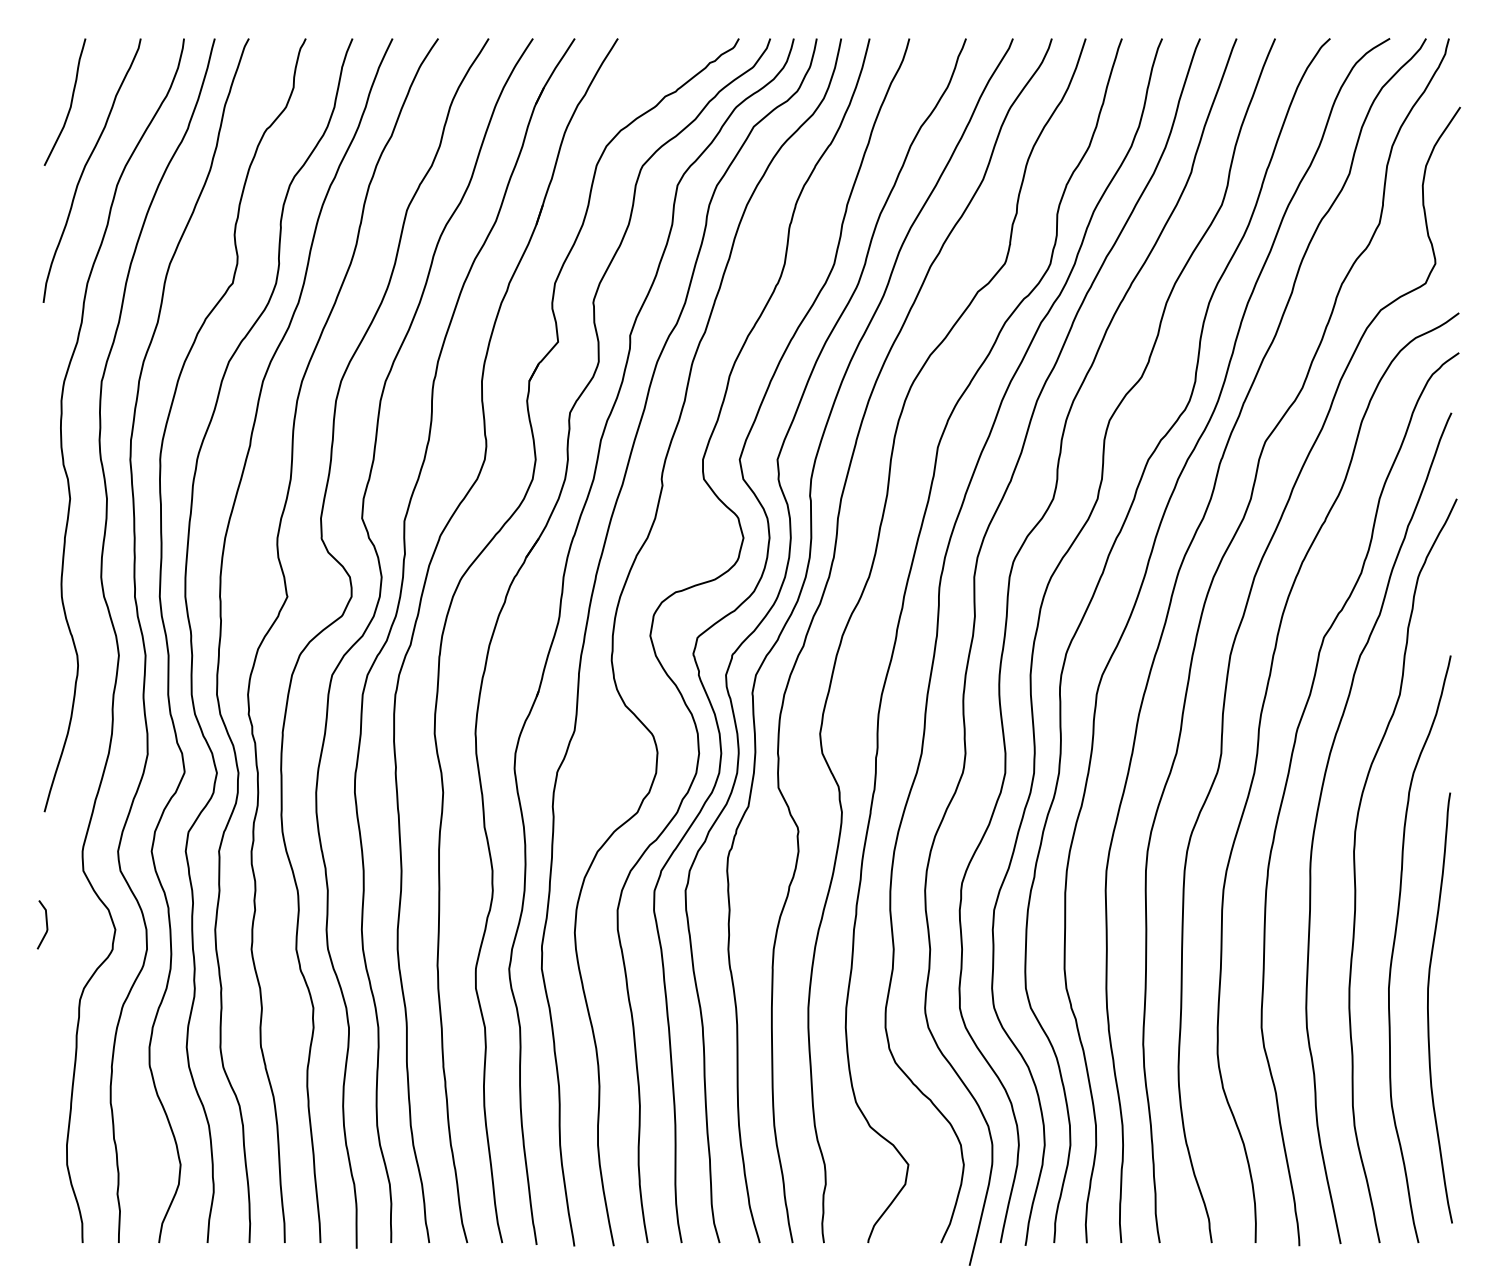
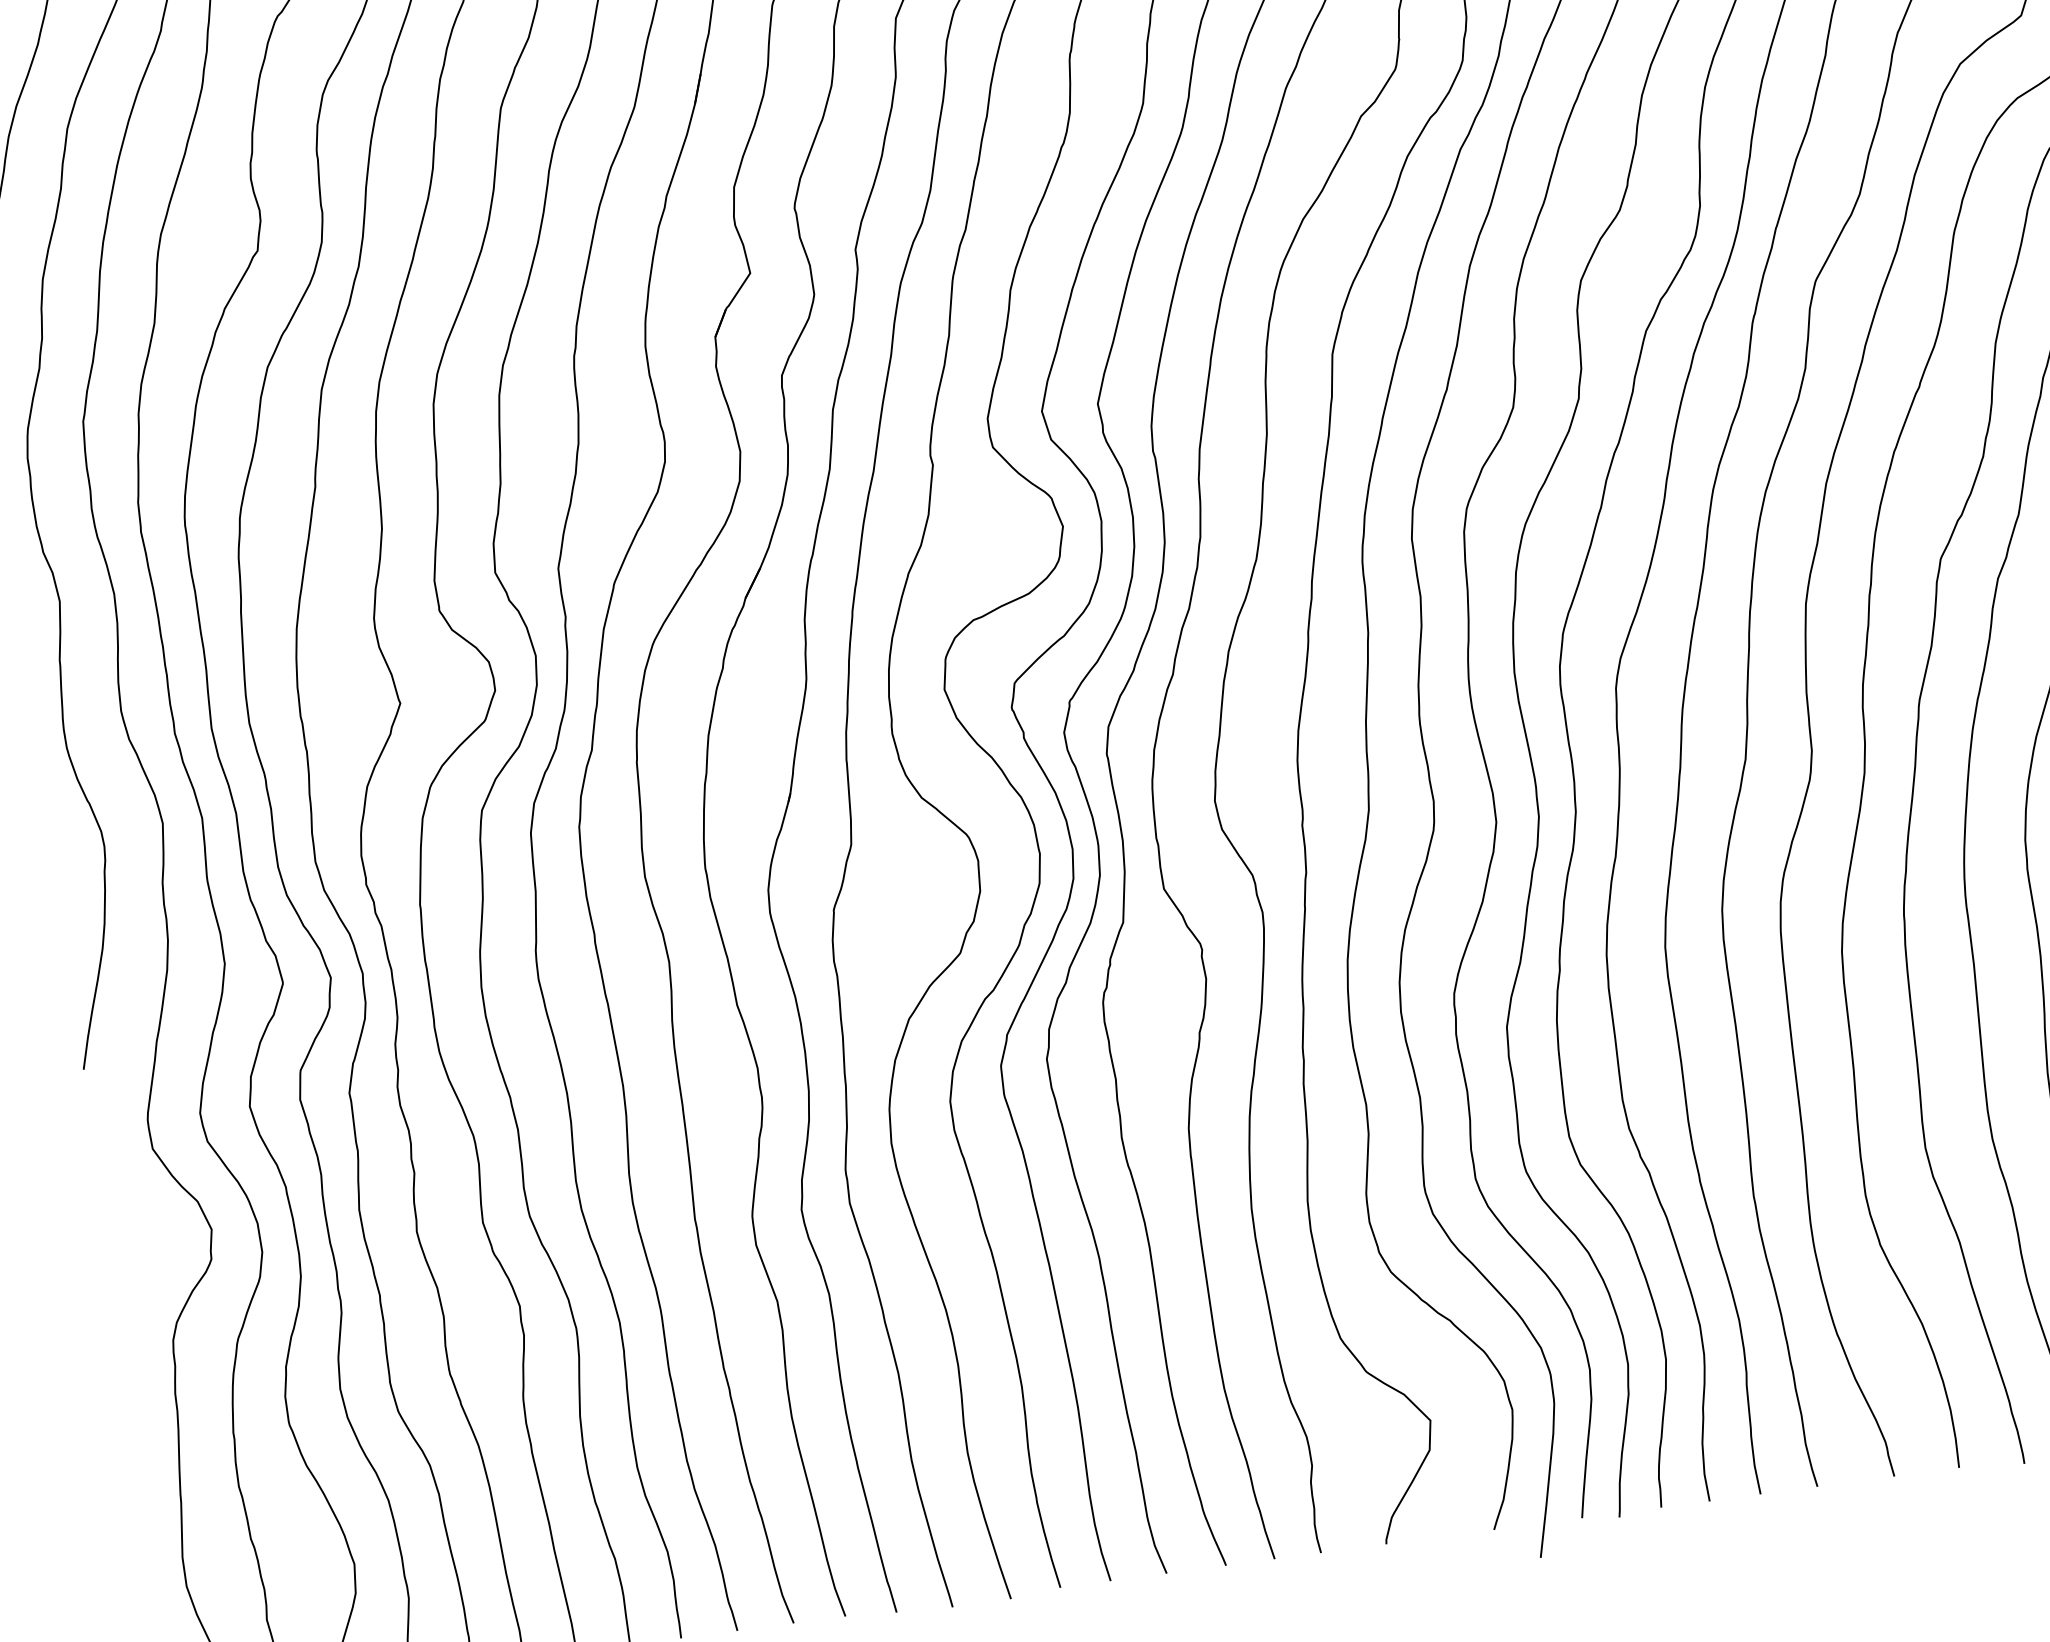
line: (46, 924) -> (108, 1235), removed

